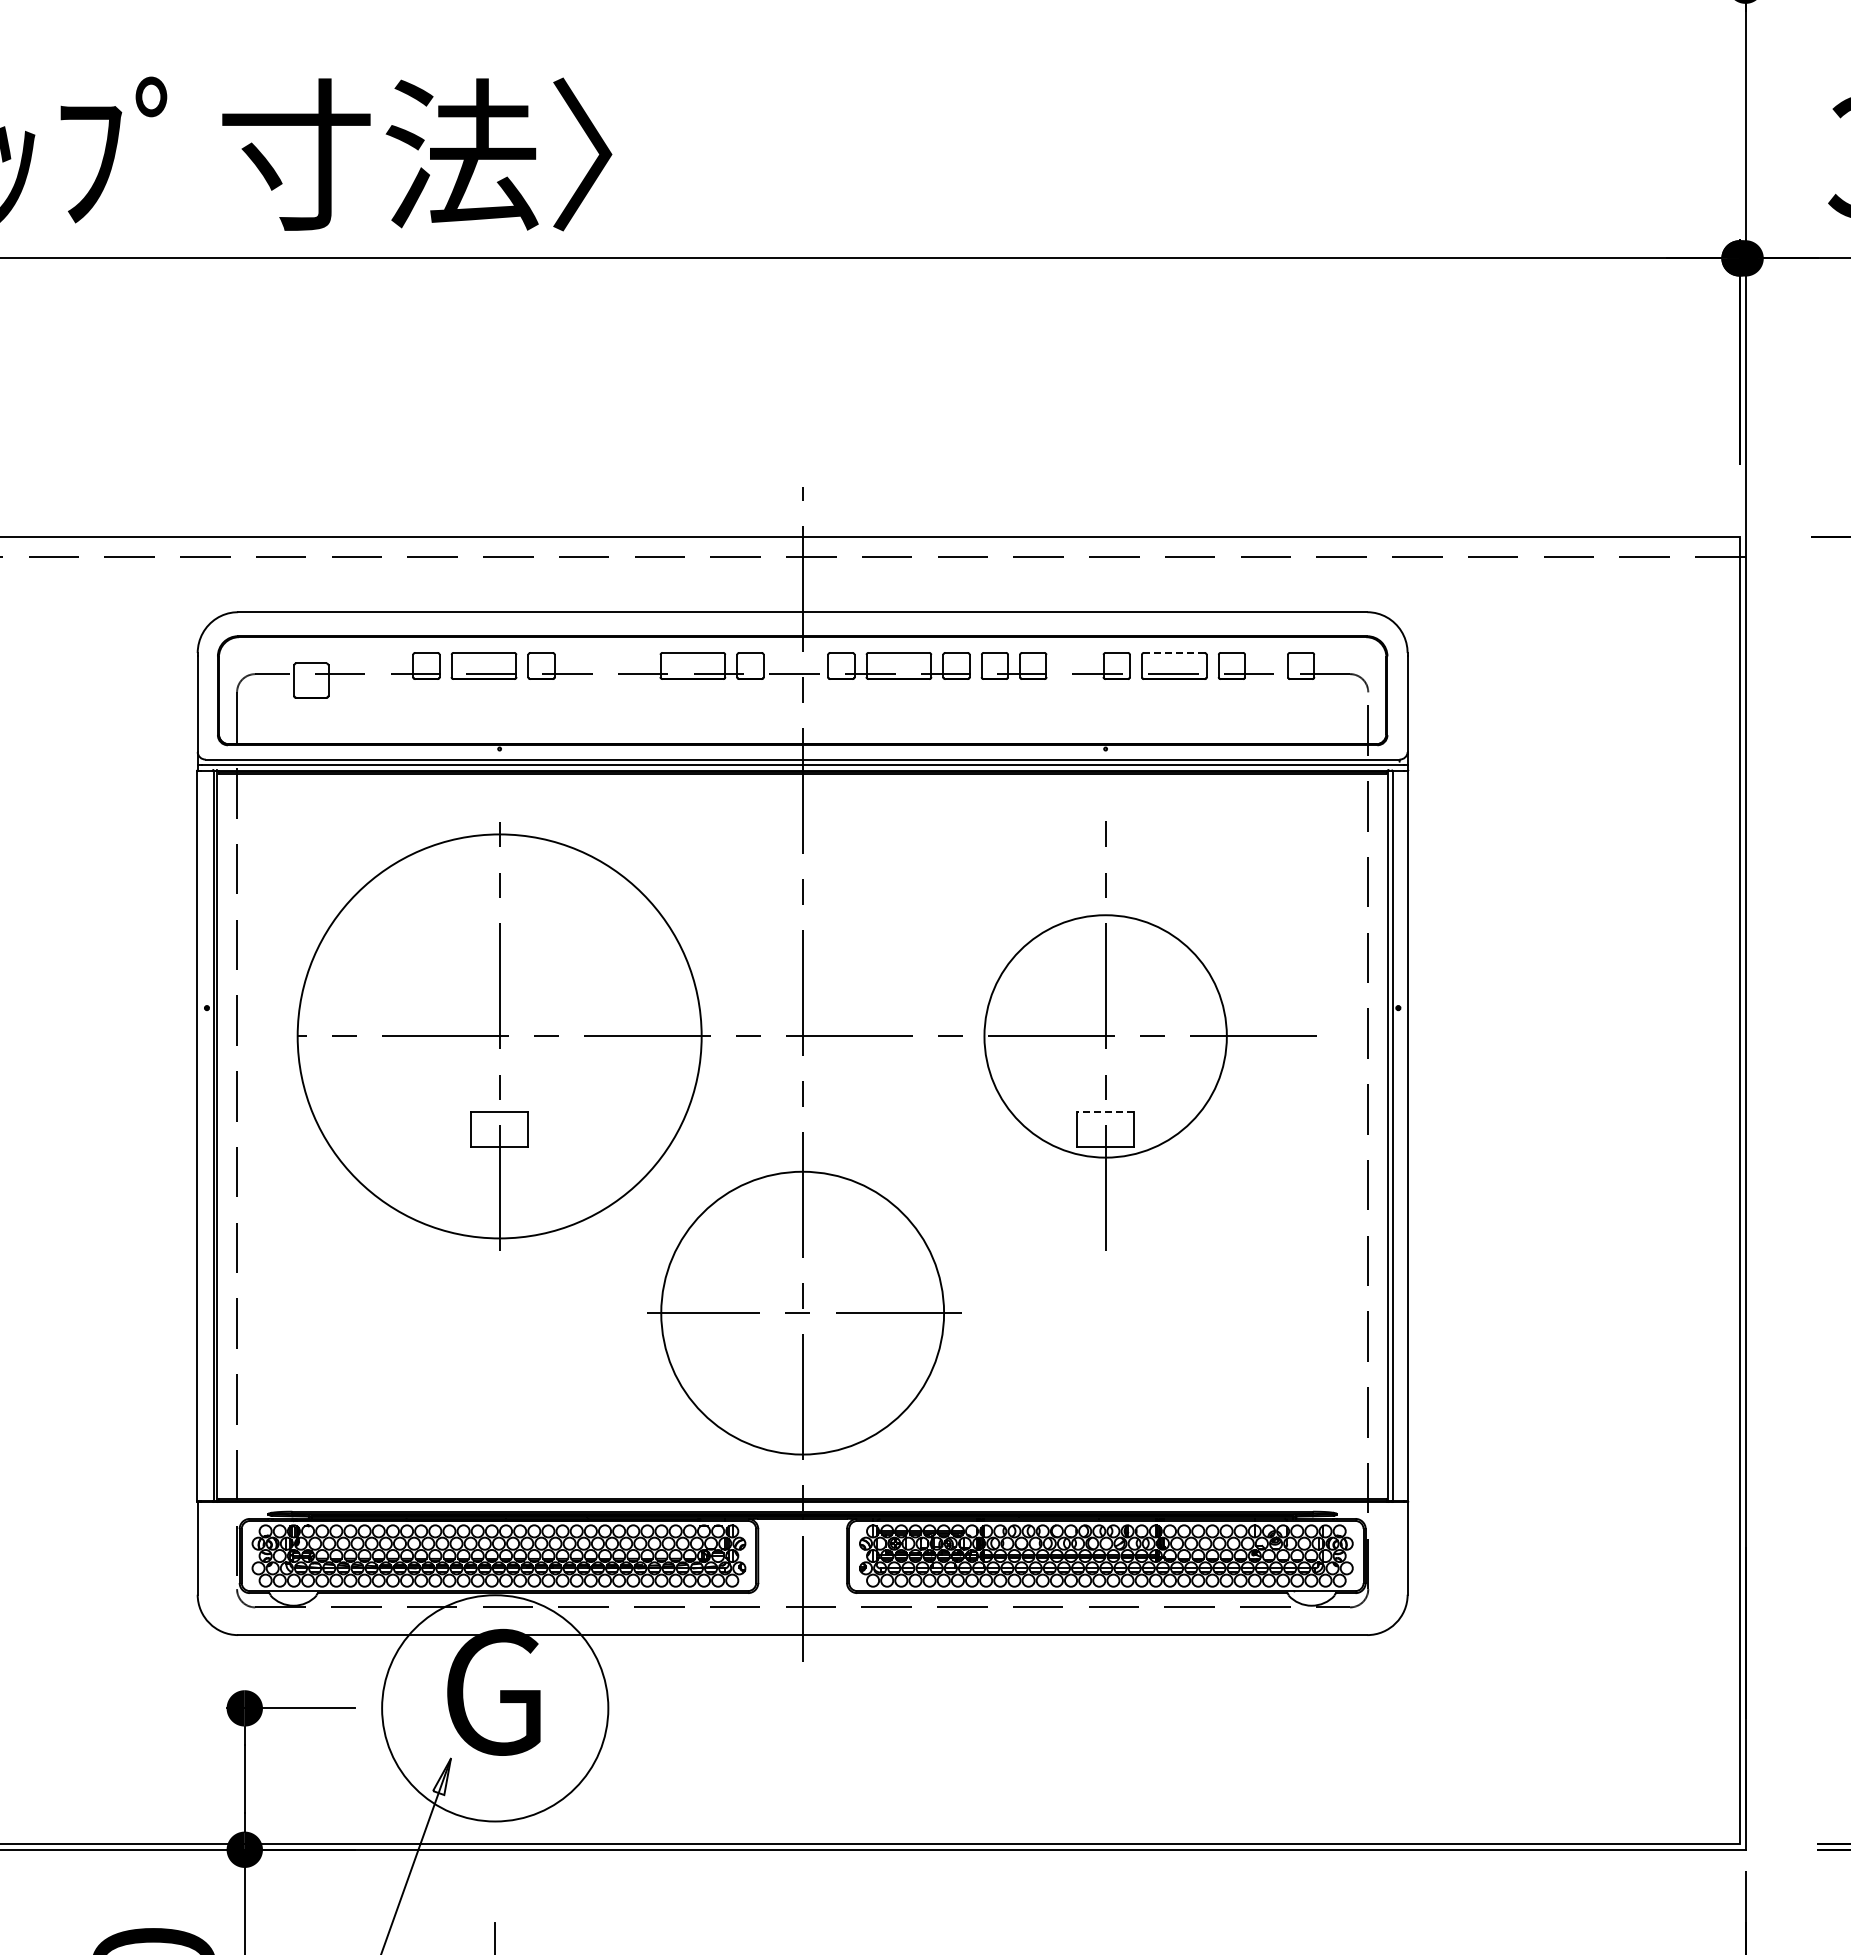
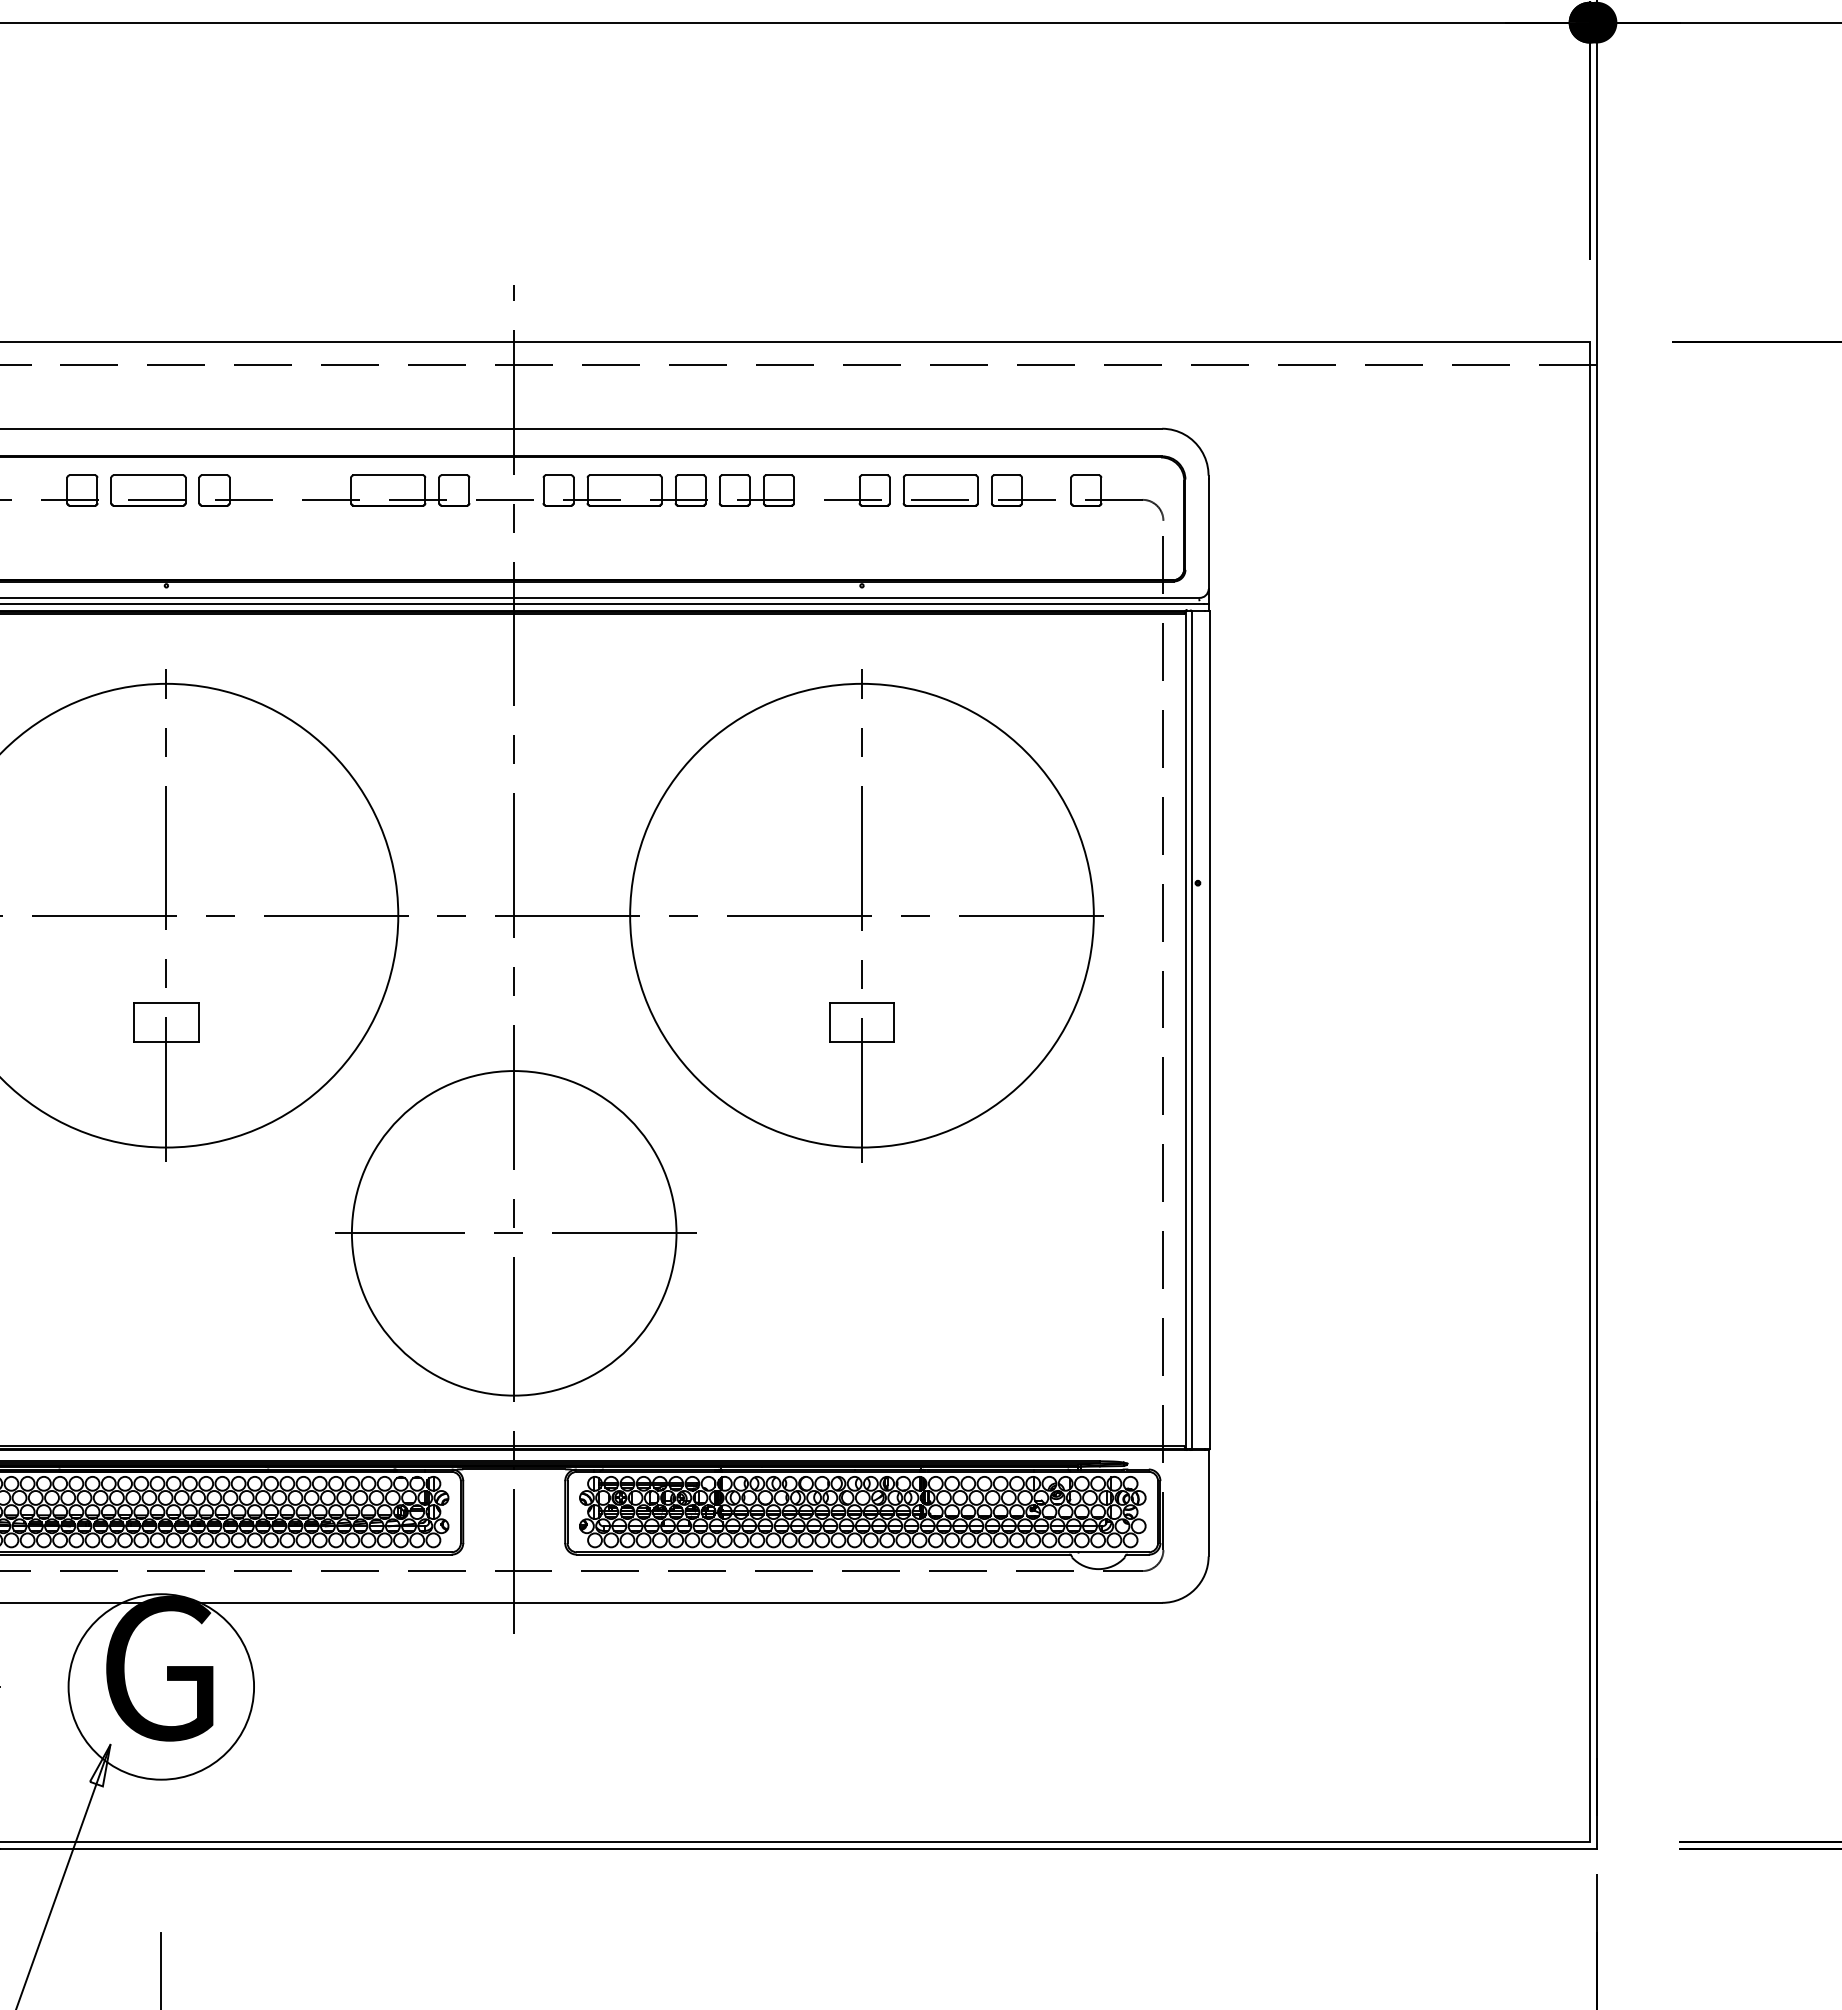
line: (1173, 652) -> (939, 475), dashed -> solid
circle: (1105, 1036) -> (861, 915), size x1.67
line: (1105, 1112) -> (861, 1003), dashed -> solid
circle: (495, 1708) -> (161, 1687), size x0.71

